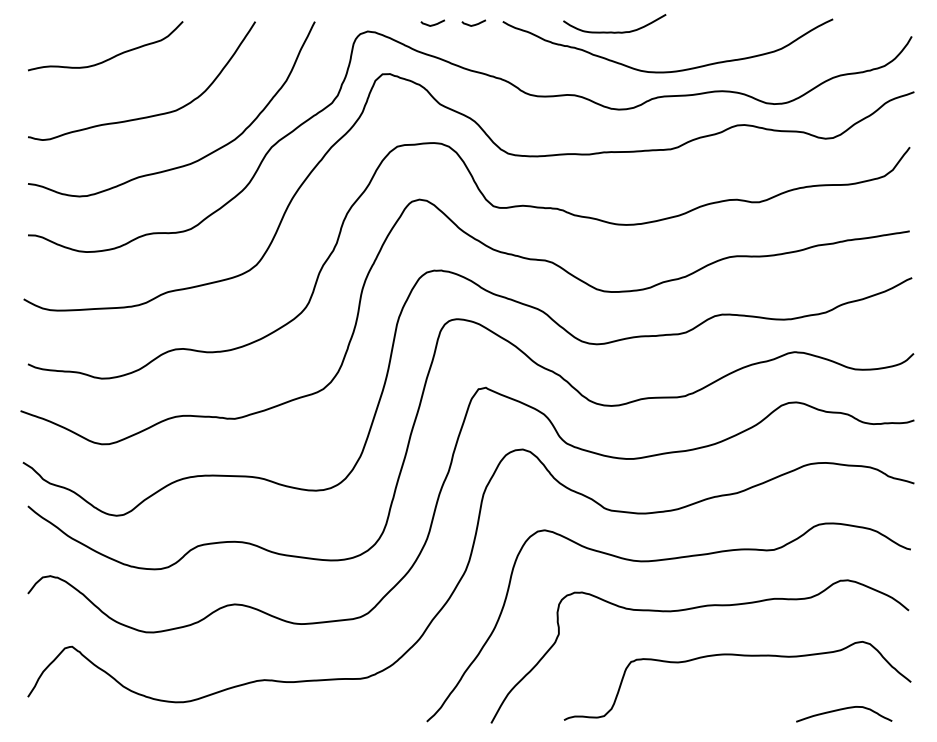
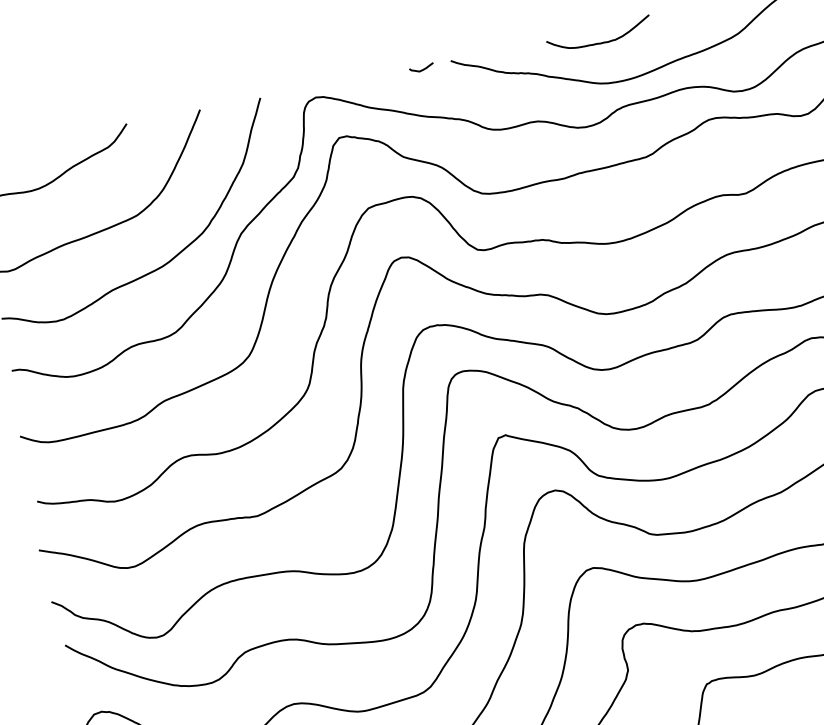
curve: (432, 24) -> (380, 77), removed
curve: (614, 31) -> (600, 42), moved

